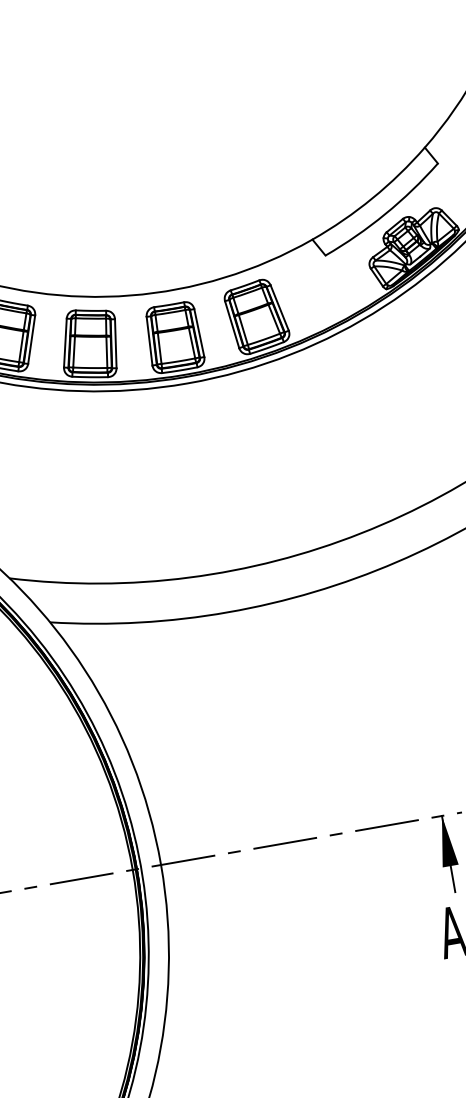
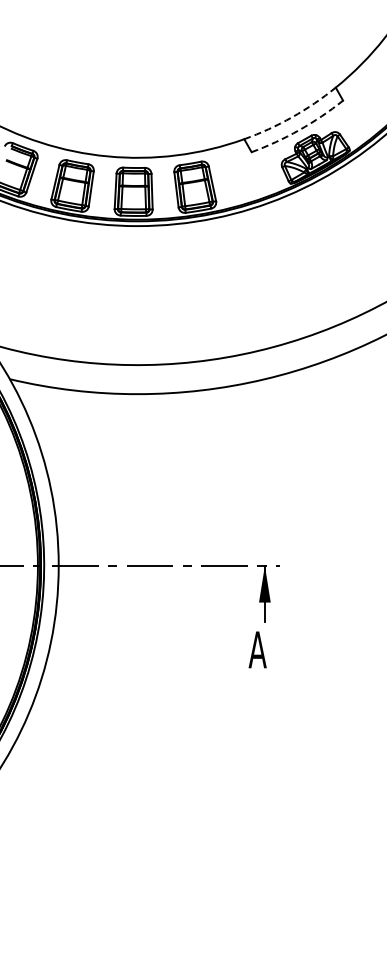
arc: (372, 198) -> (292, 117), solid -> dashed
arc: (385, 214) -> (299, 130), solid -> dashed

